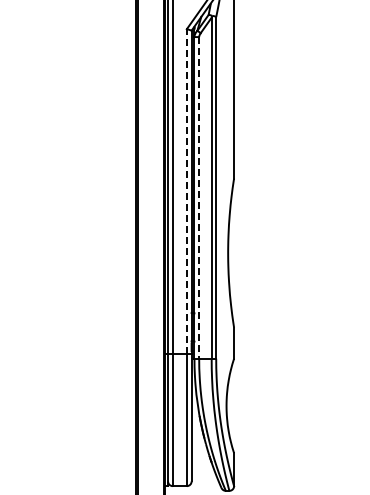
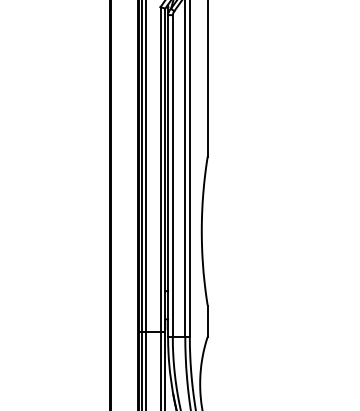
line: (186, 191) -> (160, 169), dashed -> solid
line: (199, 197) -> (173, 175), dashed -> solid

